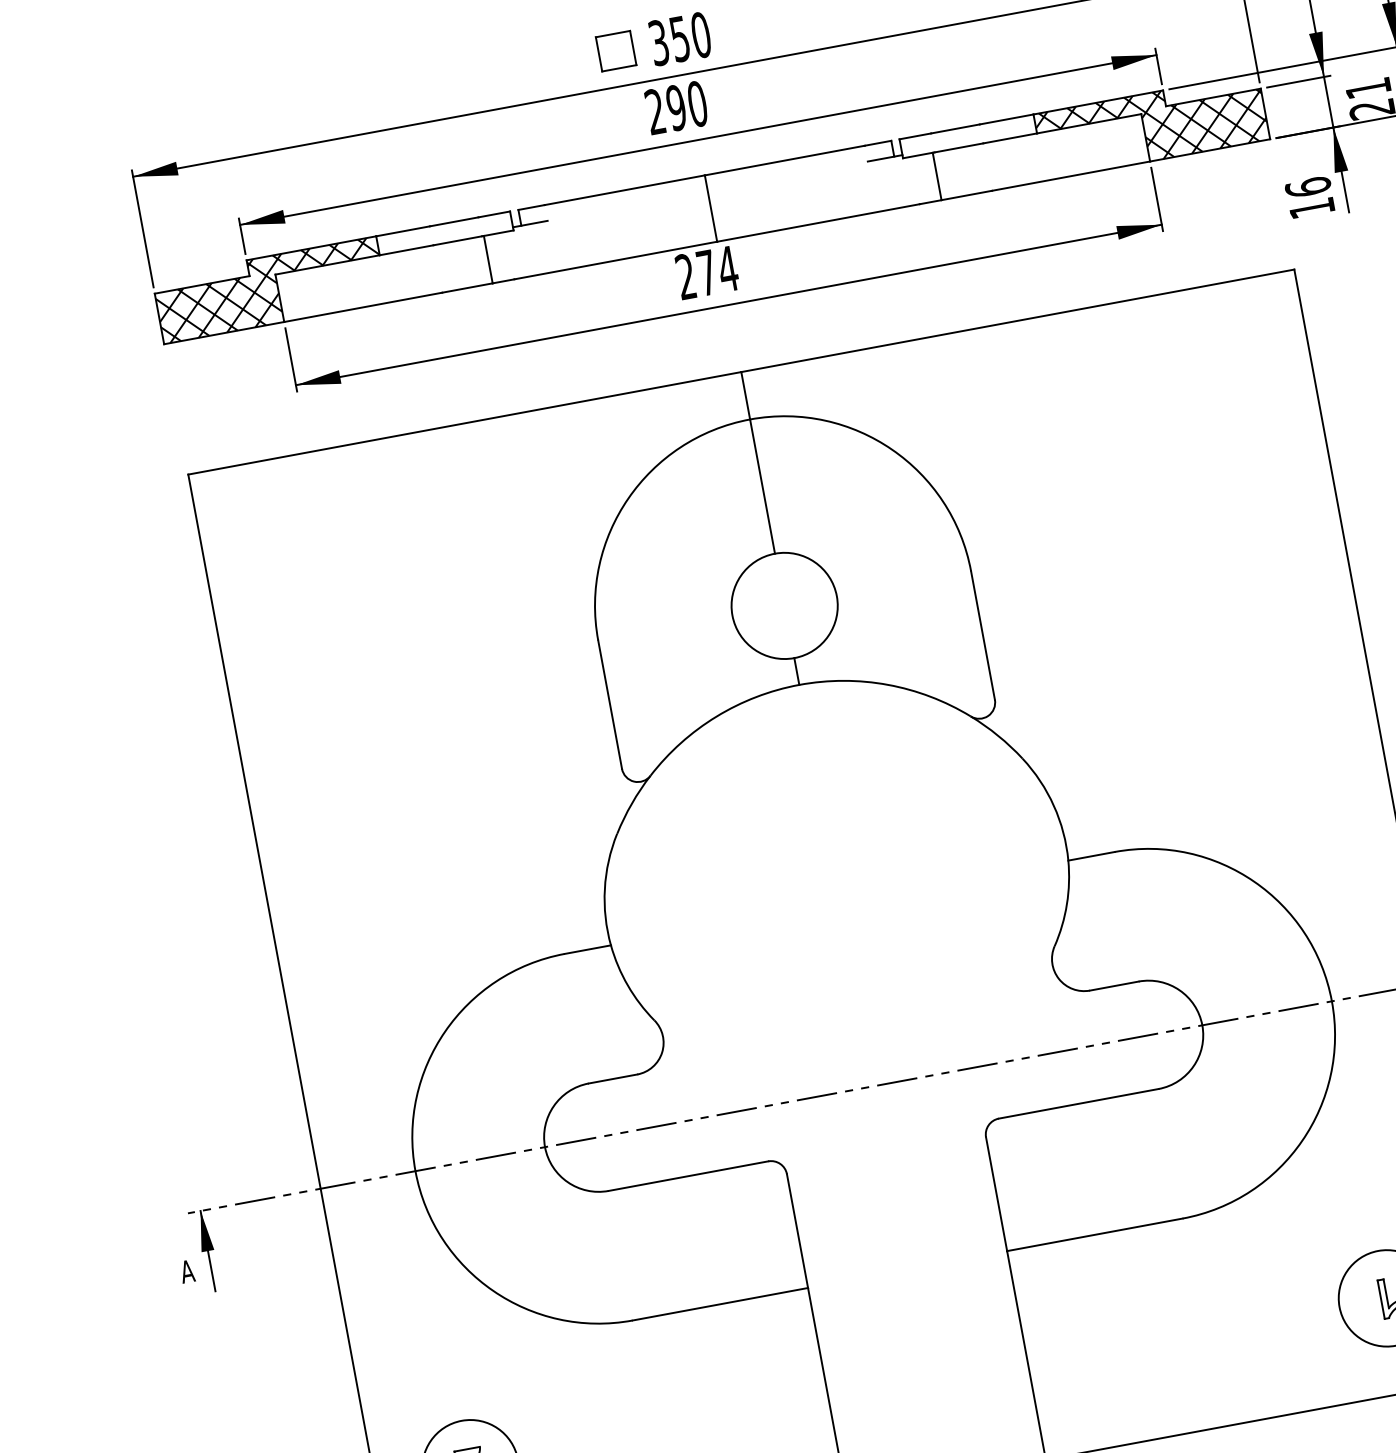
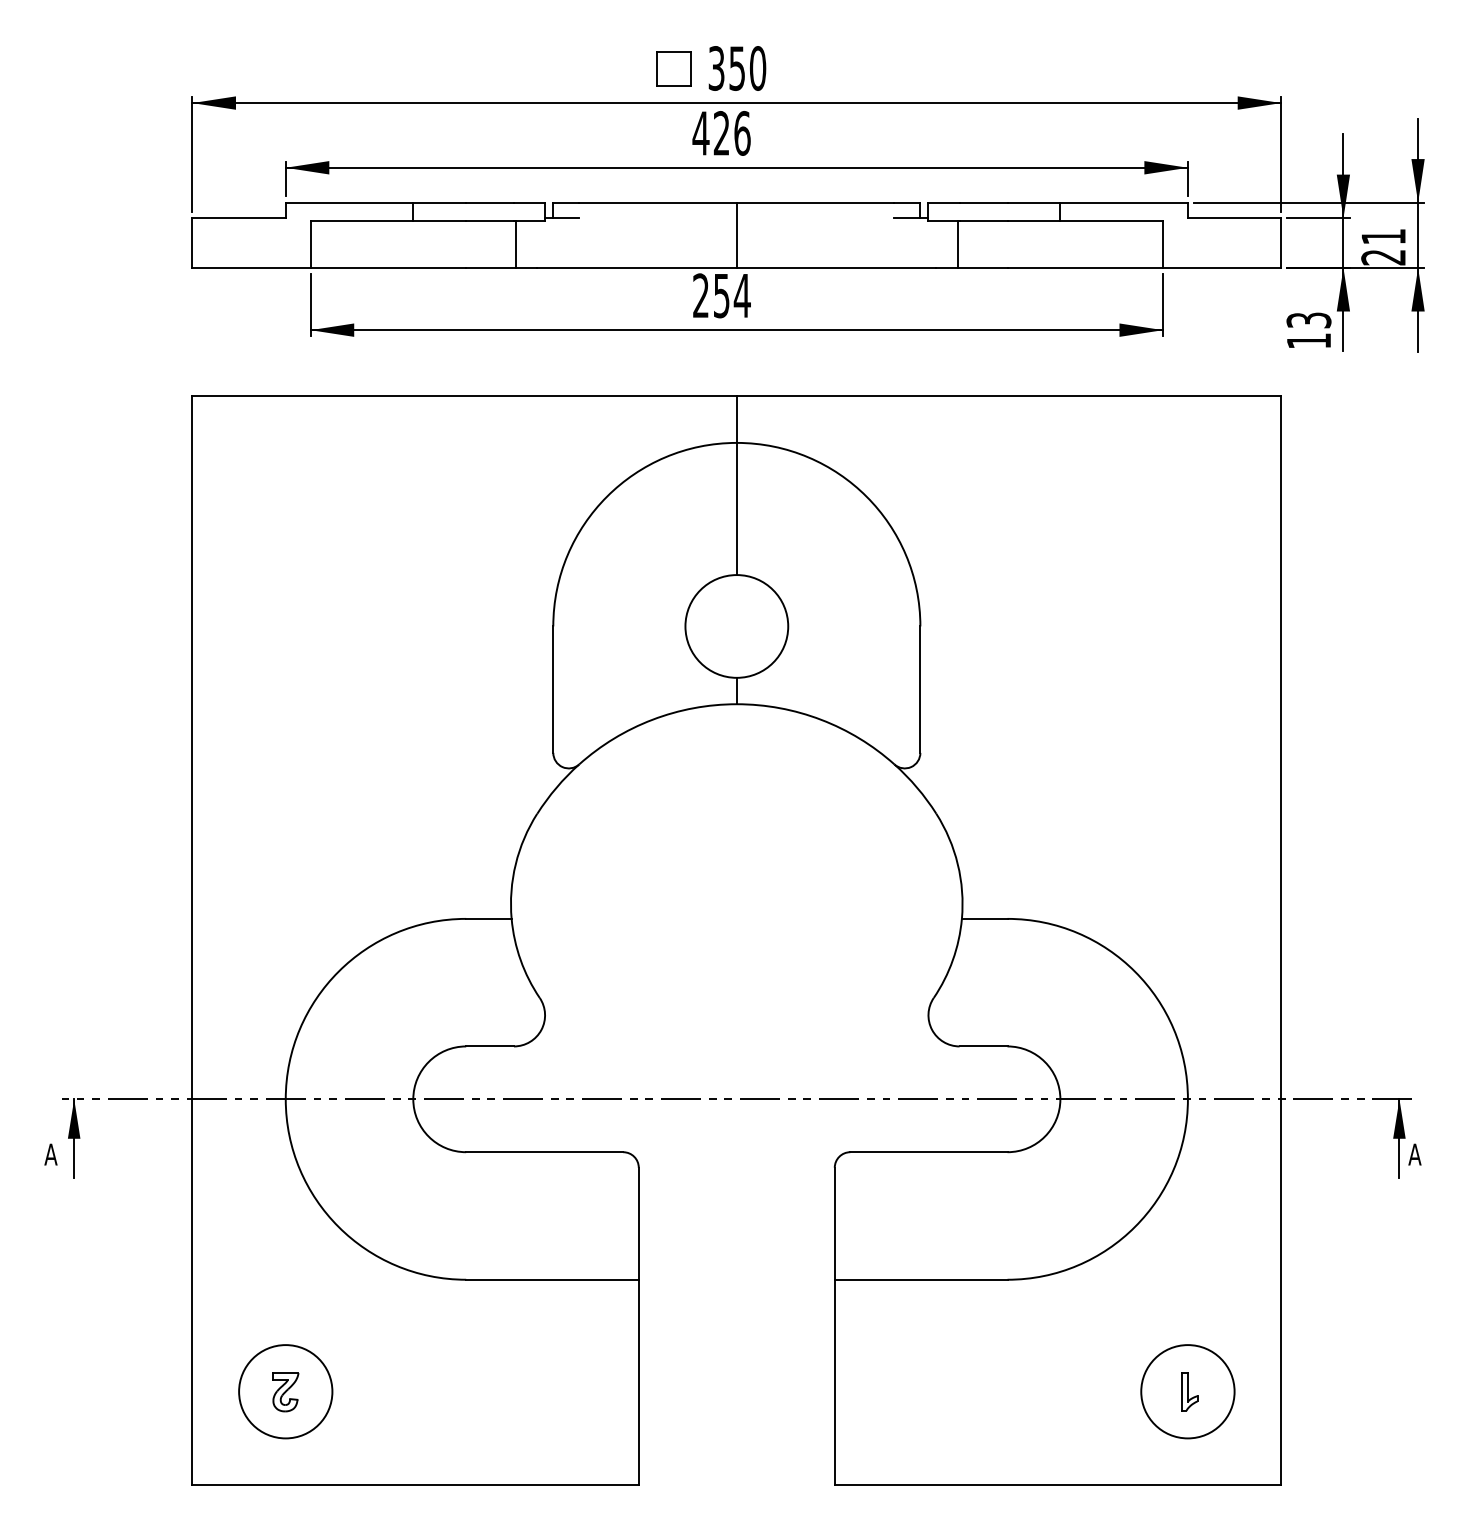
text: (676, 107) -> (721, 132), 290 -> 426
hatch: (1151, 126) -> (1170, 234), removed
text: (1307, 187) -> (1308, 320), 16 -> 13
text: (706, 273) -> (721, 296), 274 -> 254
hatch: (269, 289) -> (302, 234), removed

